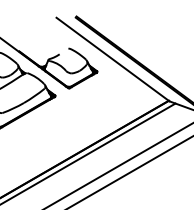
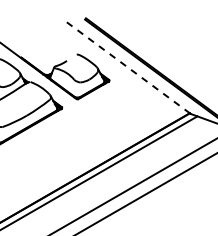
line: (112, 59) -> (126, 66), solid -> dashed

